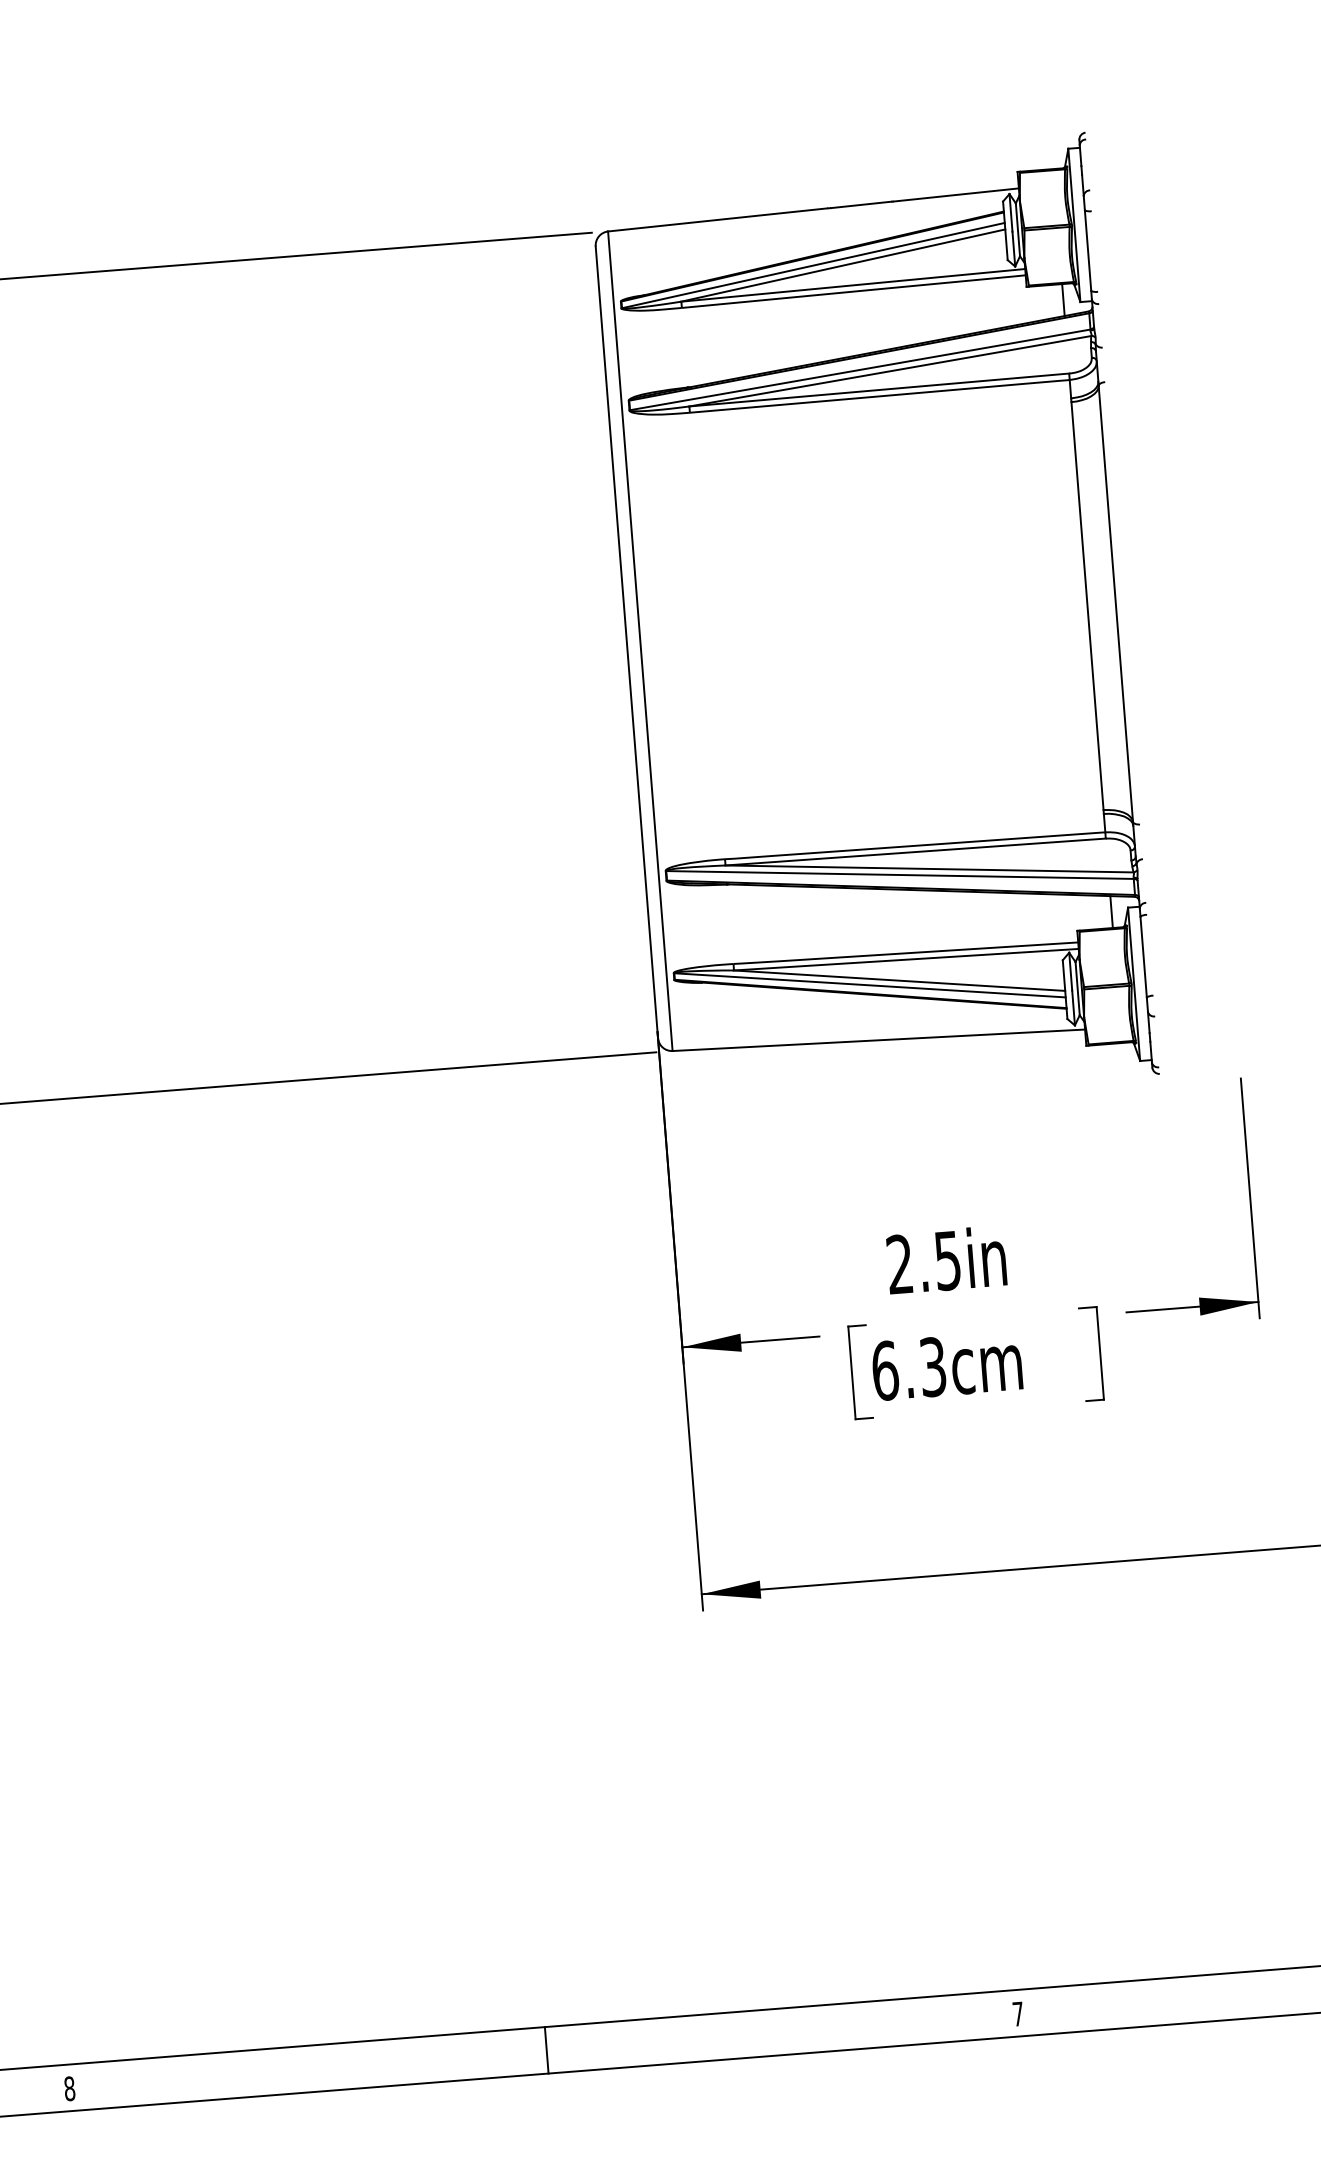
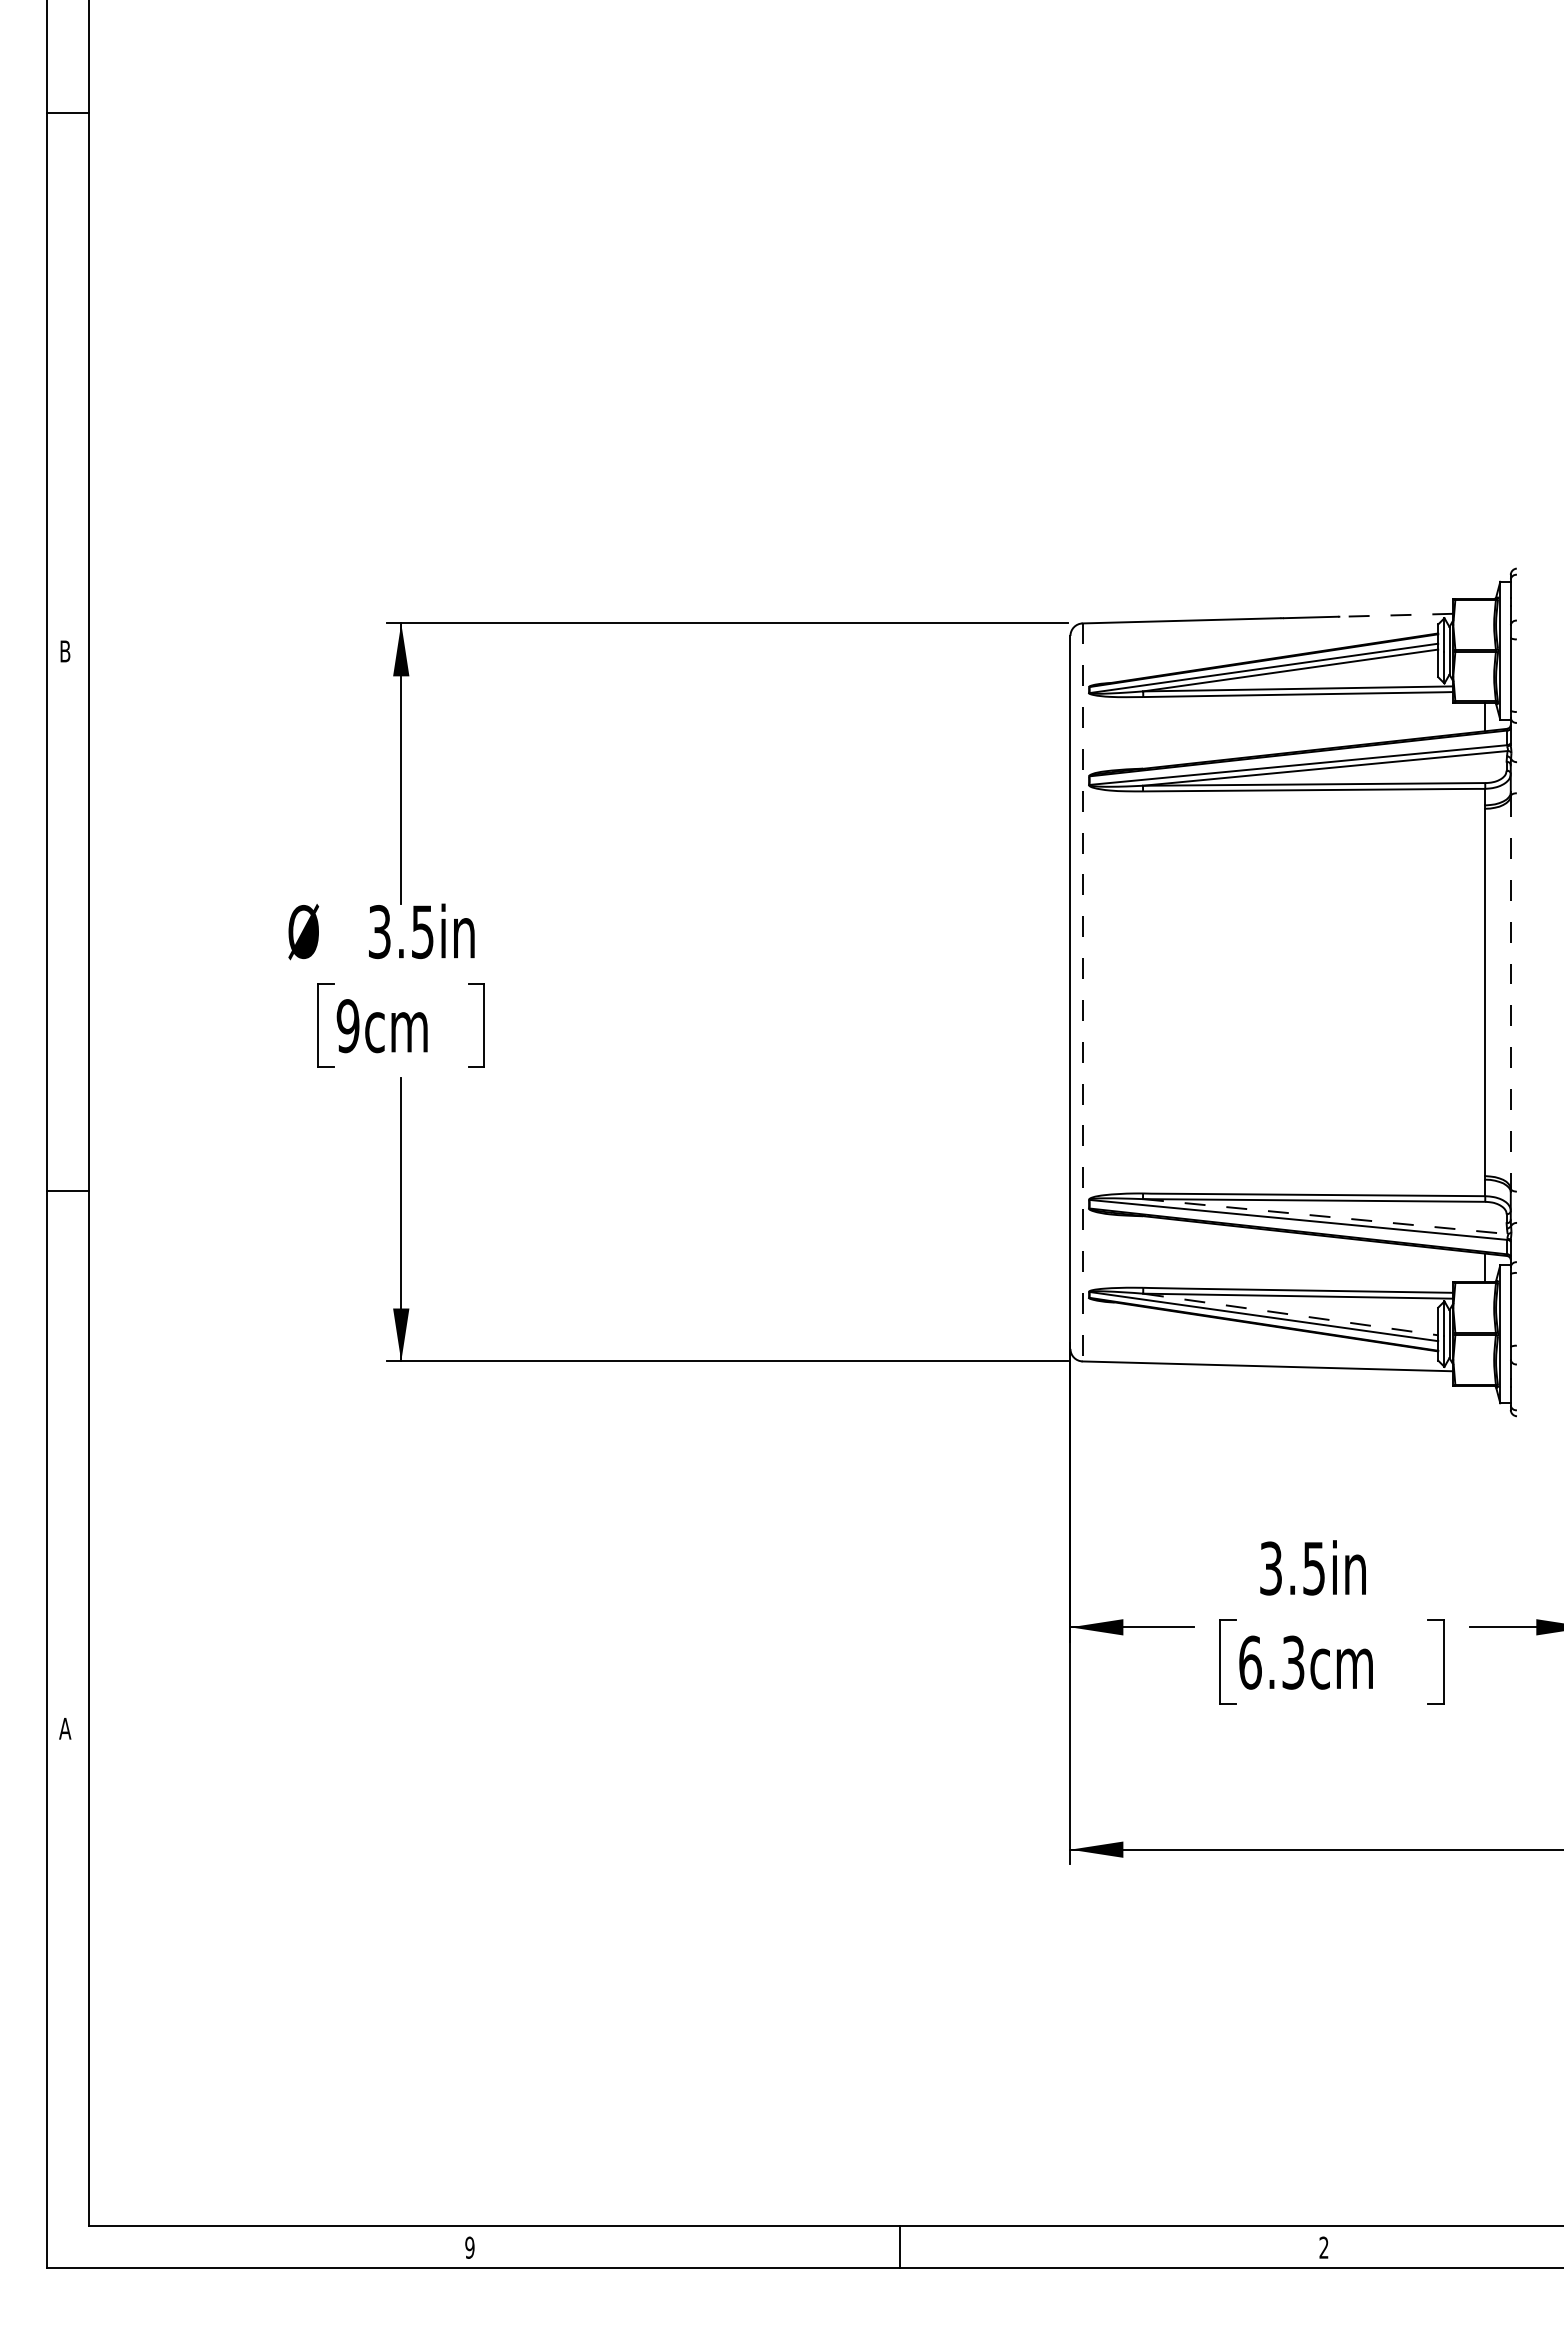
line: (955, 195) -> (1396, 615), solid -> dashed
line: (1115, 603) -> (1510, 992), solid -> dashed
line: (640, 641) -> (1082, 992), solid -> dashed
line: (929, 868) -> (1325, 1216), solid -> dashed
line: (900, 980) -> (1291, 1314), solid -> dashed
text: (899, 1264) -> (1270, 1568), 2.5in -> 3.5in
text: (1017, 2013) -> (1323, 2247), 7 -> 2
text: (69, 2088) -> (469, 2247), 8 -> 9

